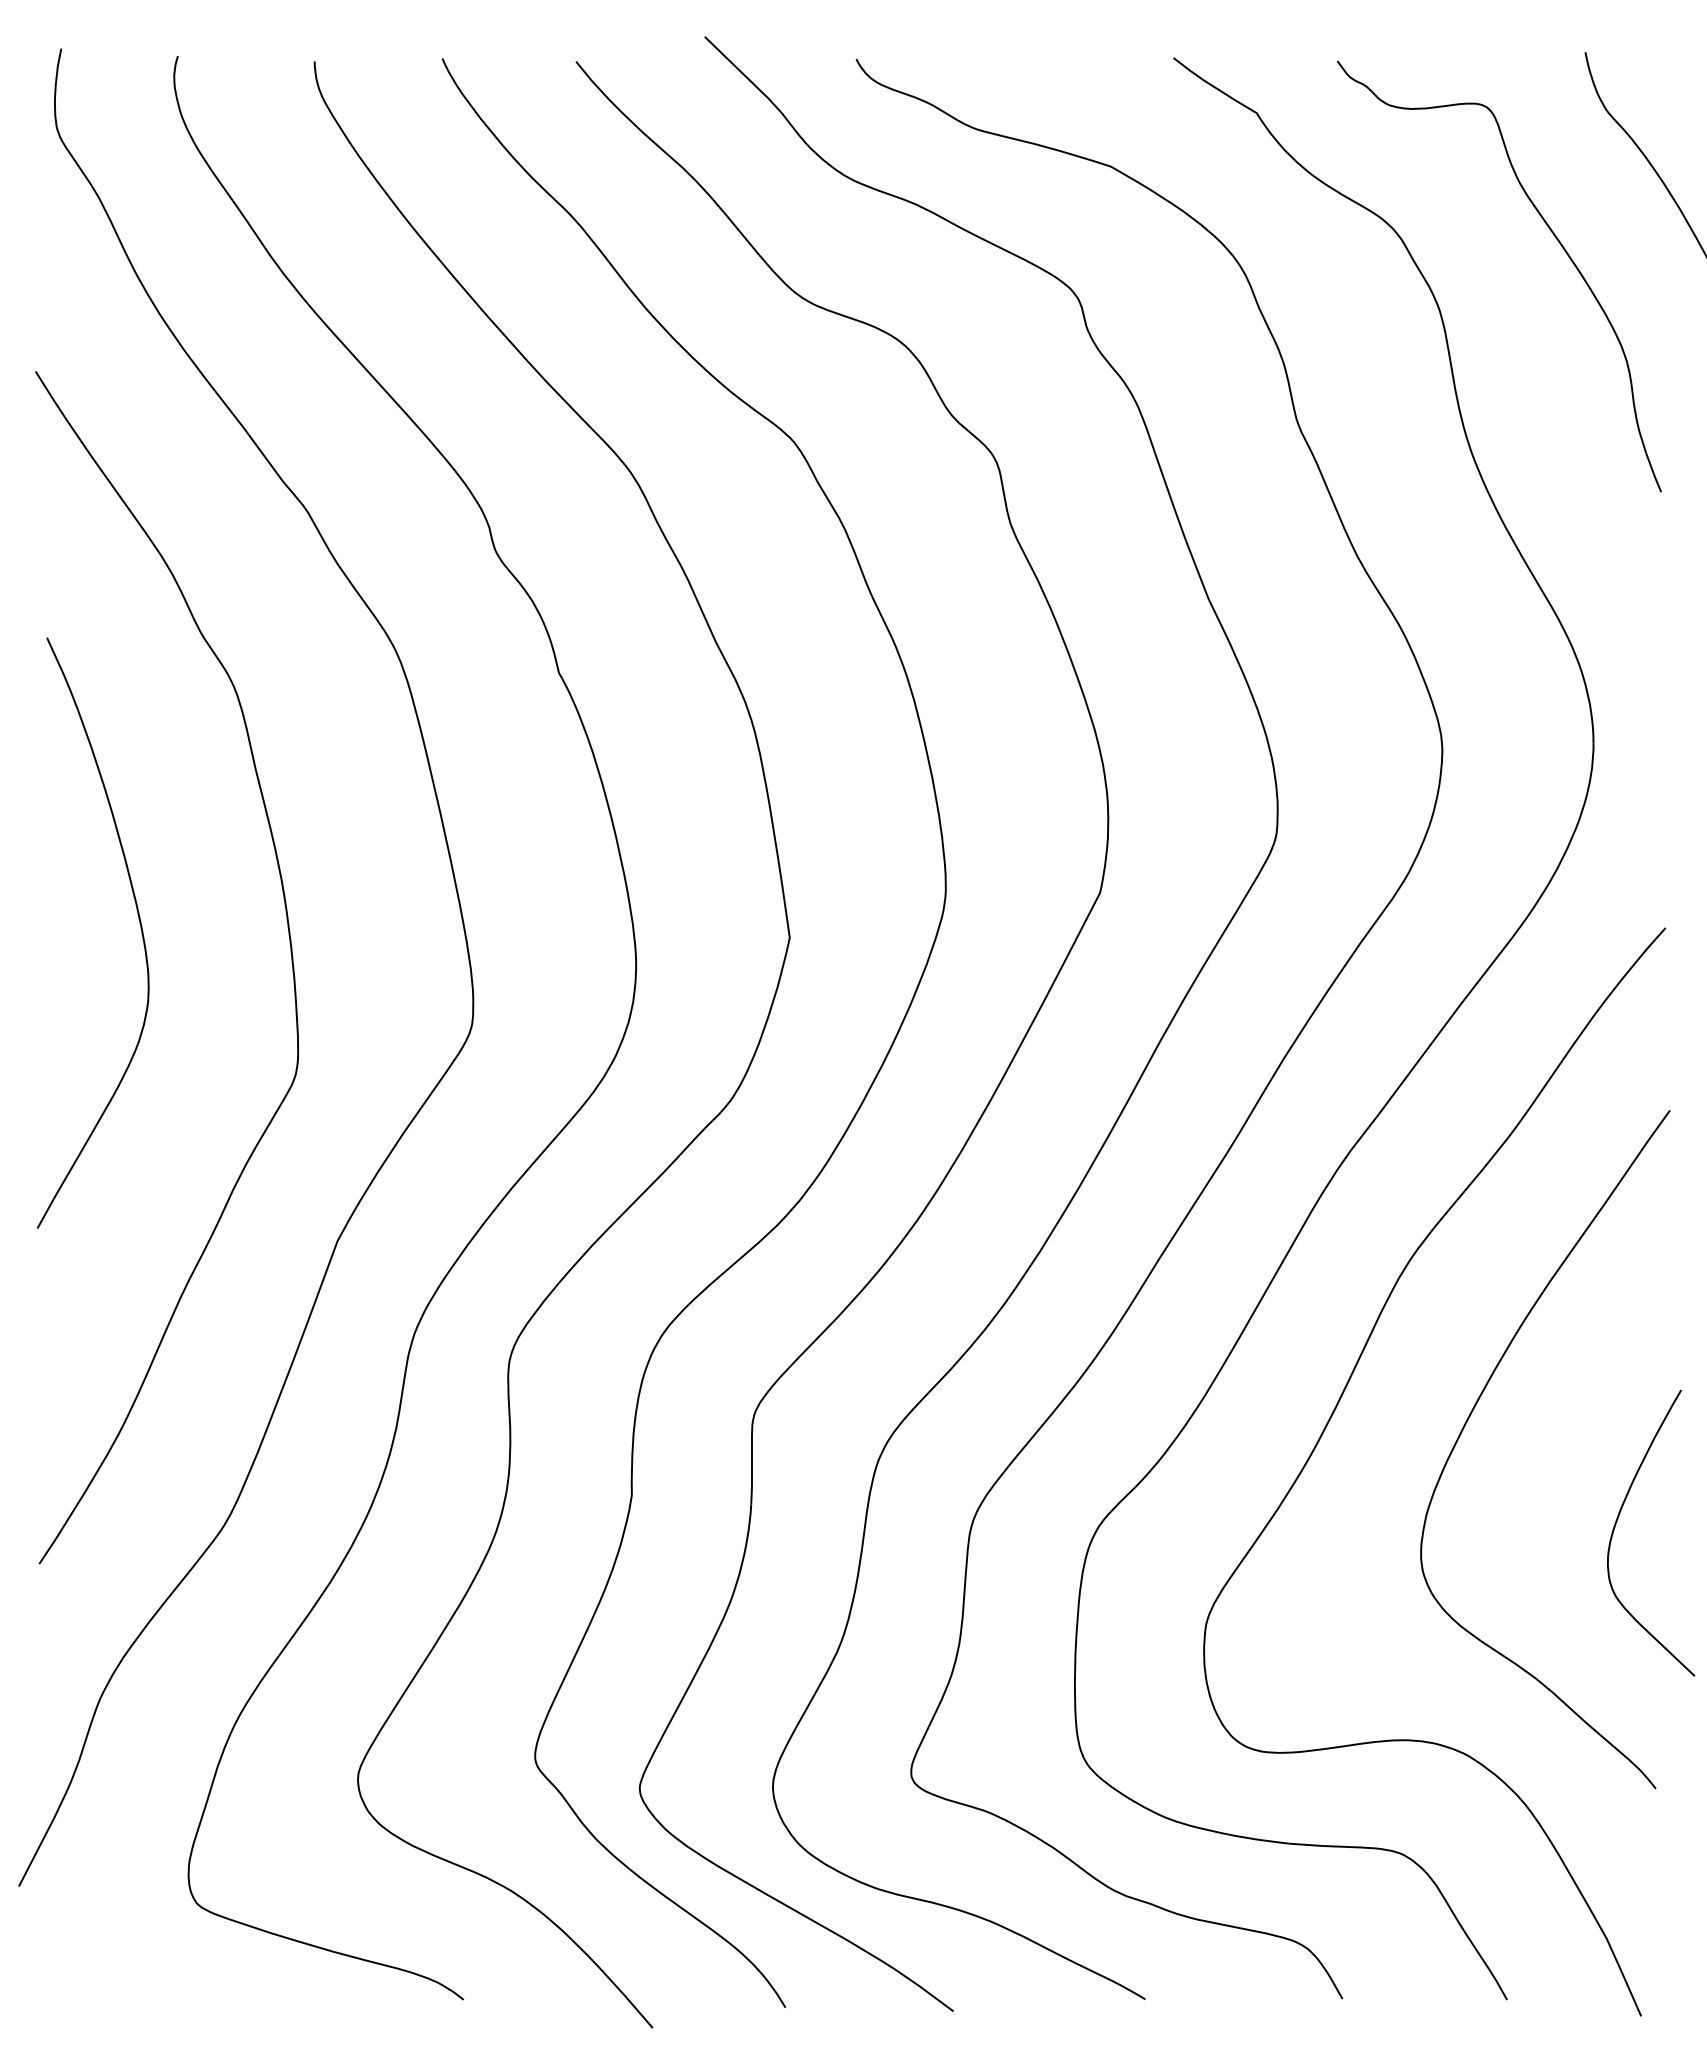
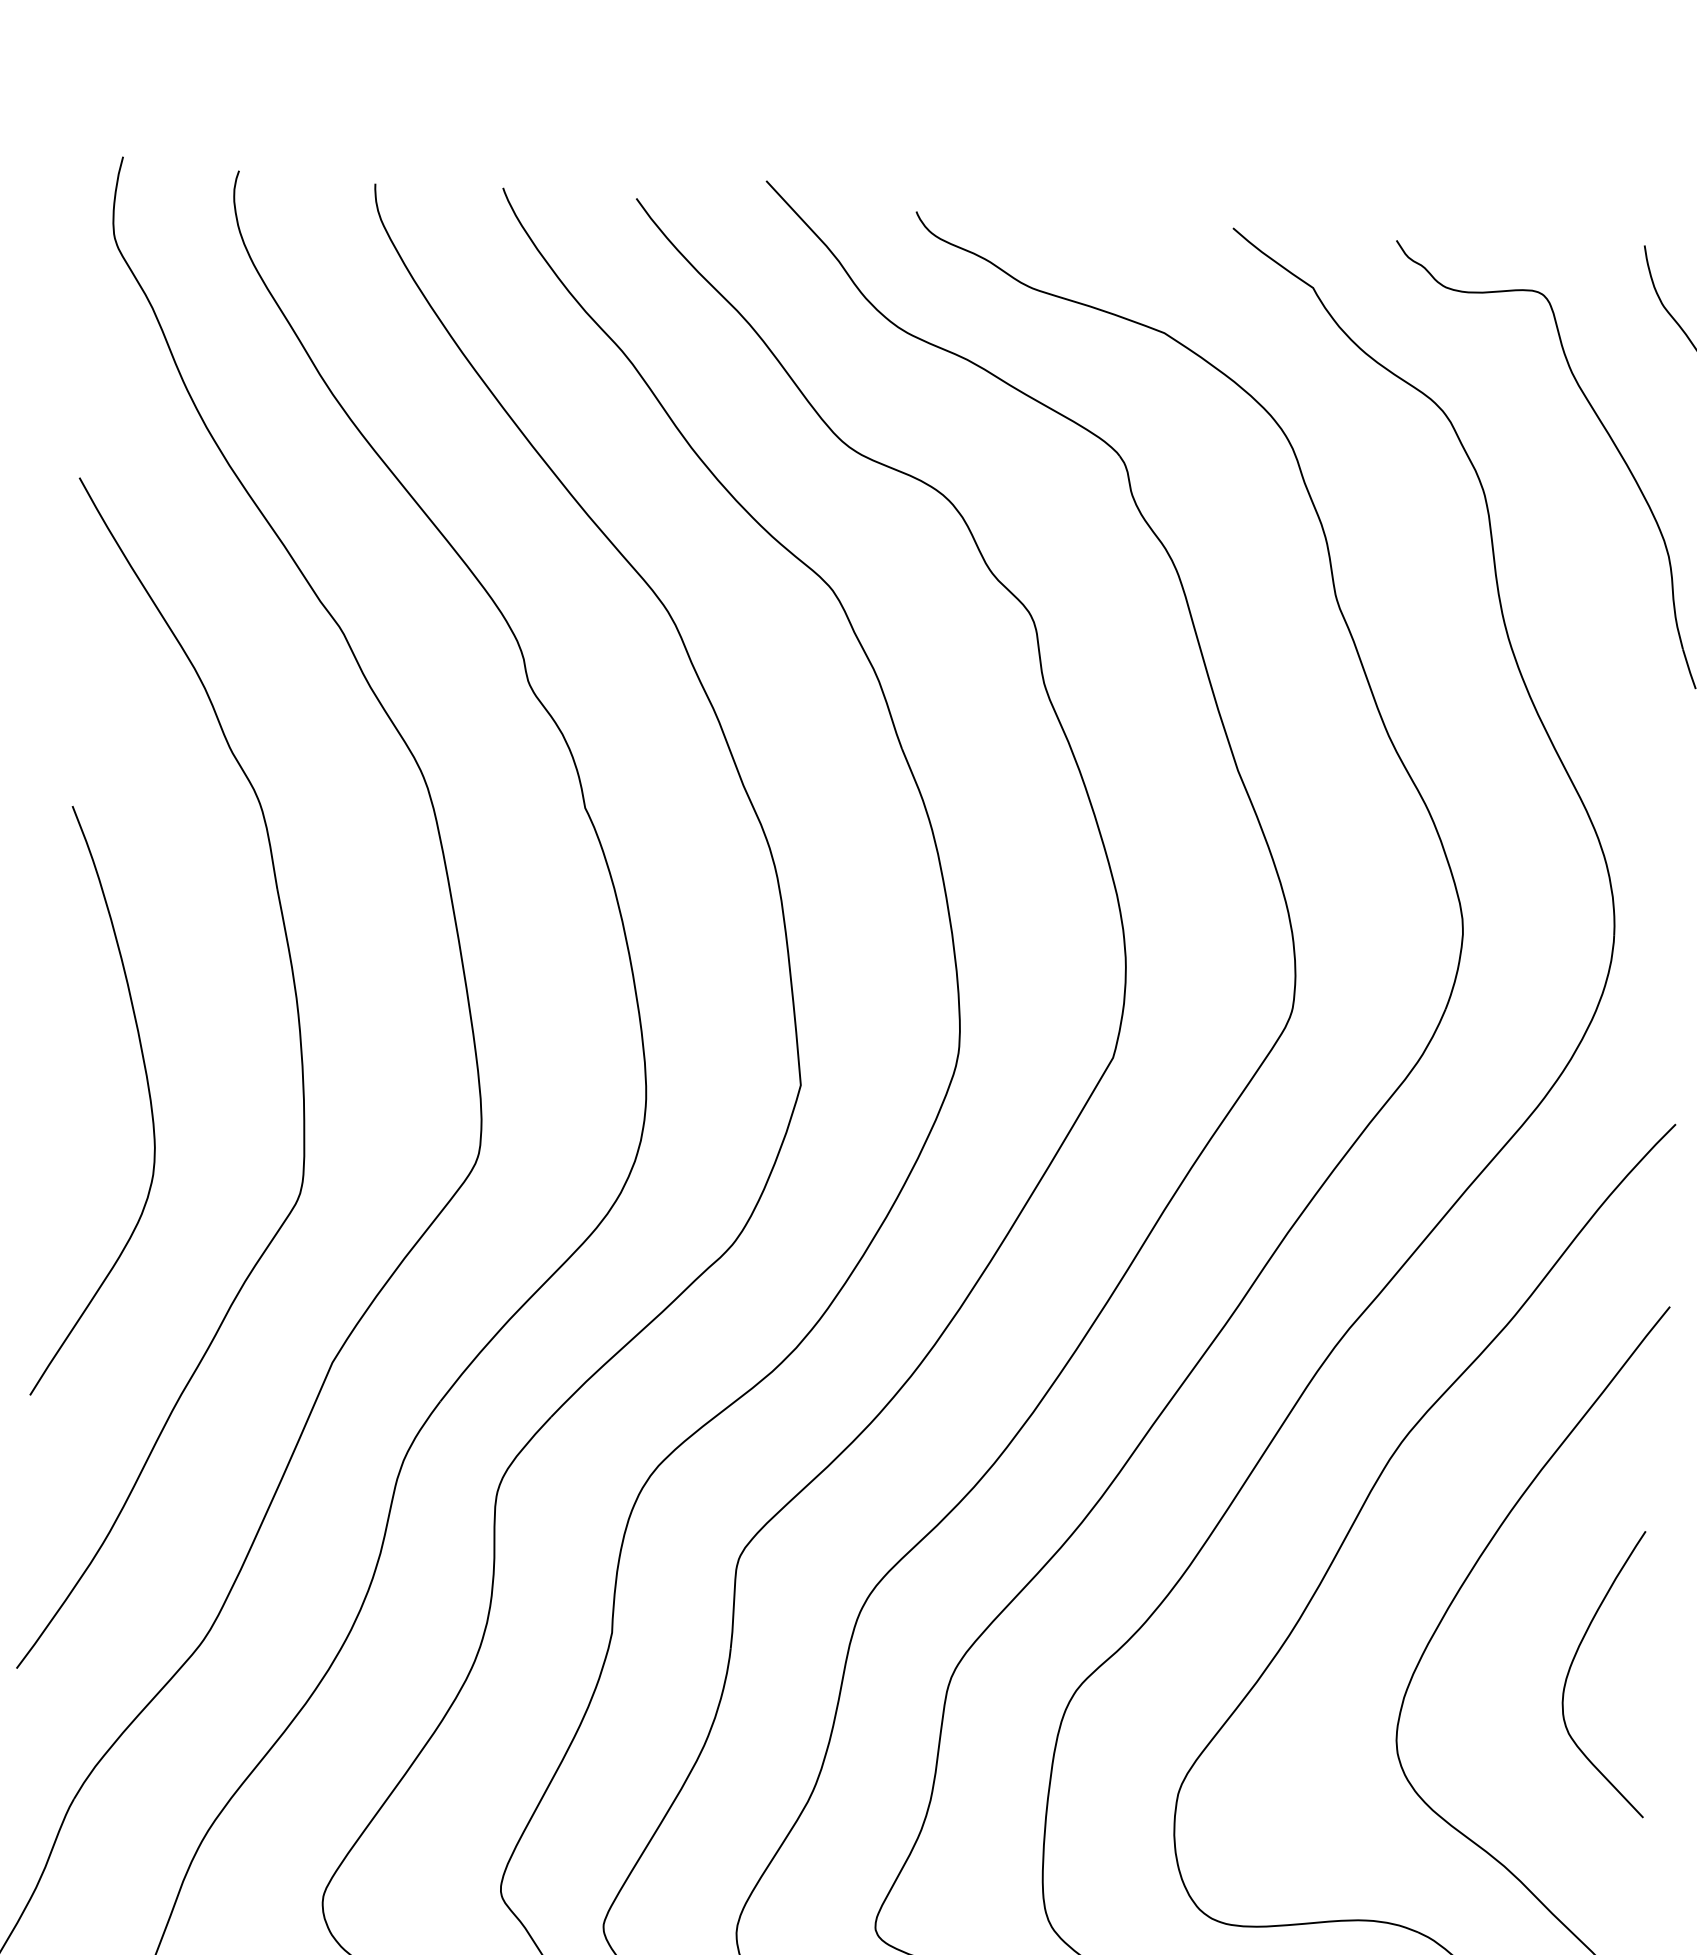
curve: (138, 919) -> (148, 1092), moved
curve: (1618, 1519) -> (1575, 1657), moved

